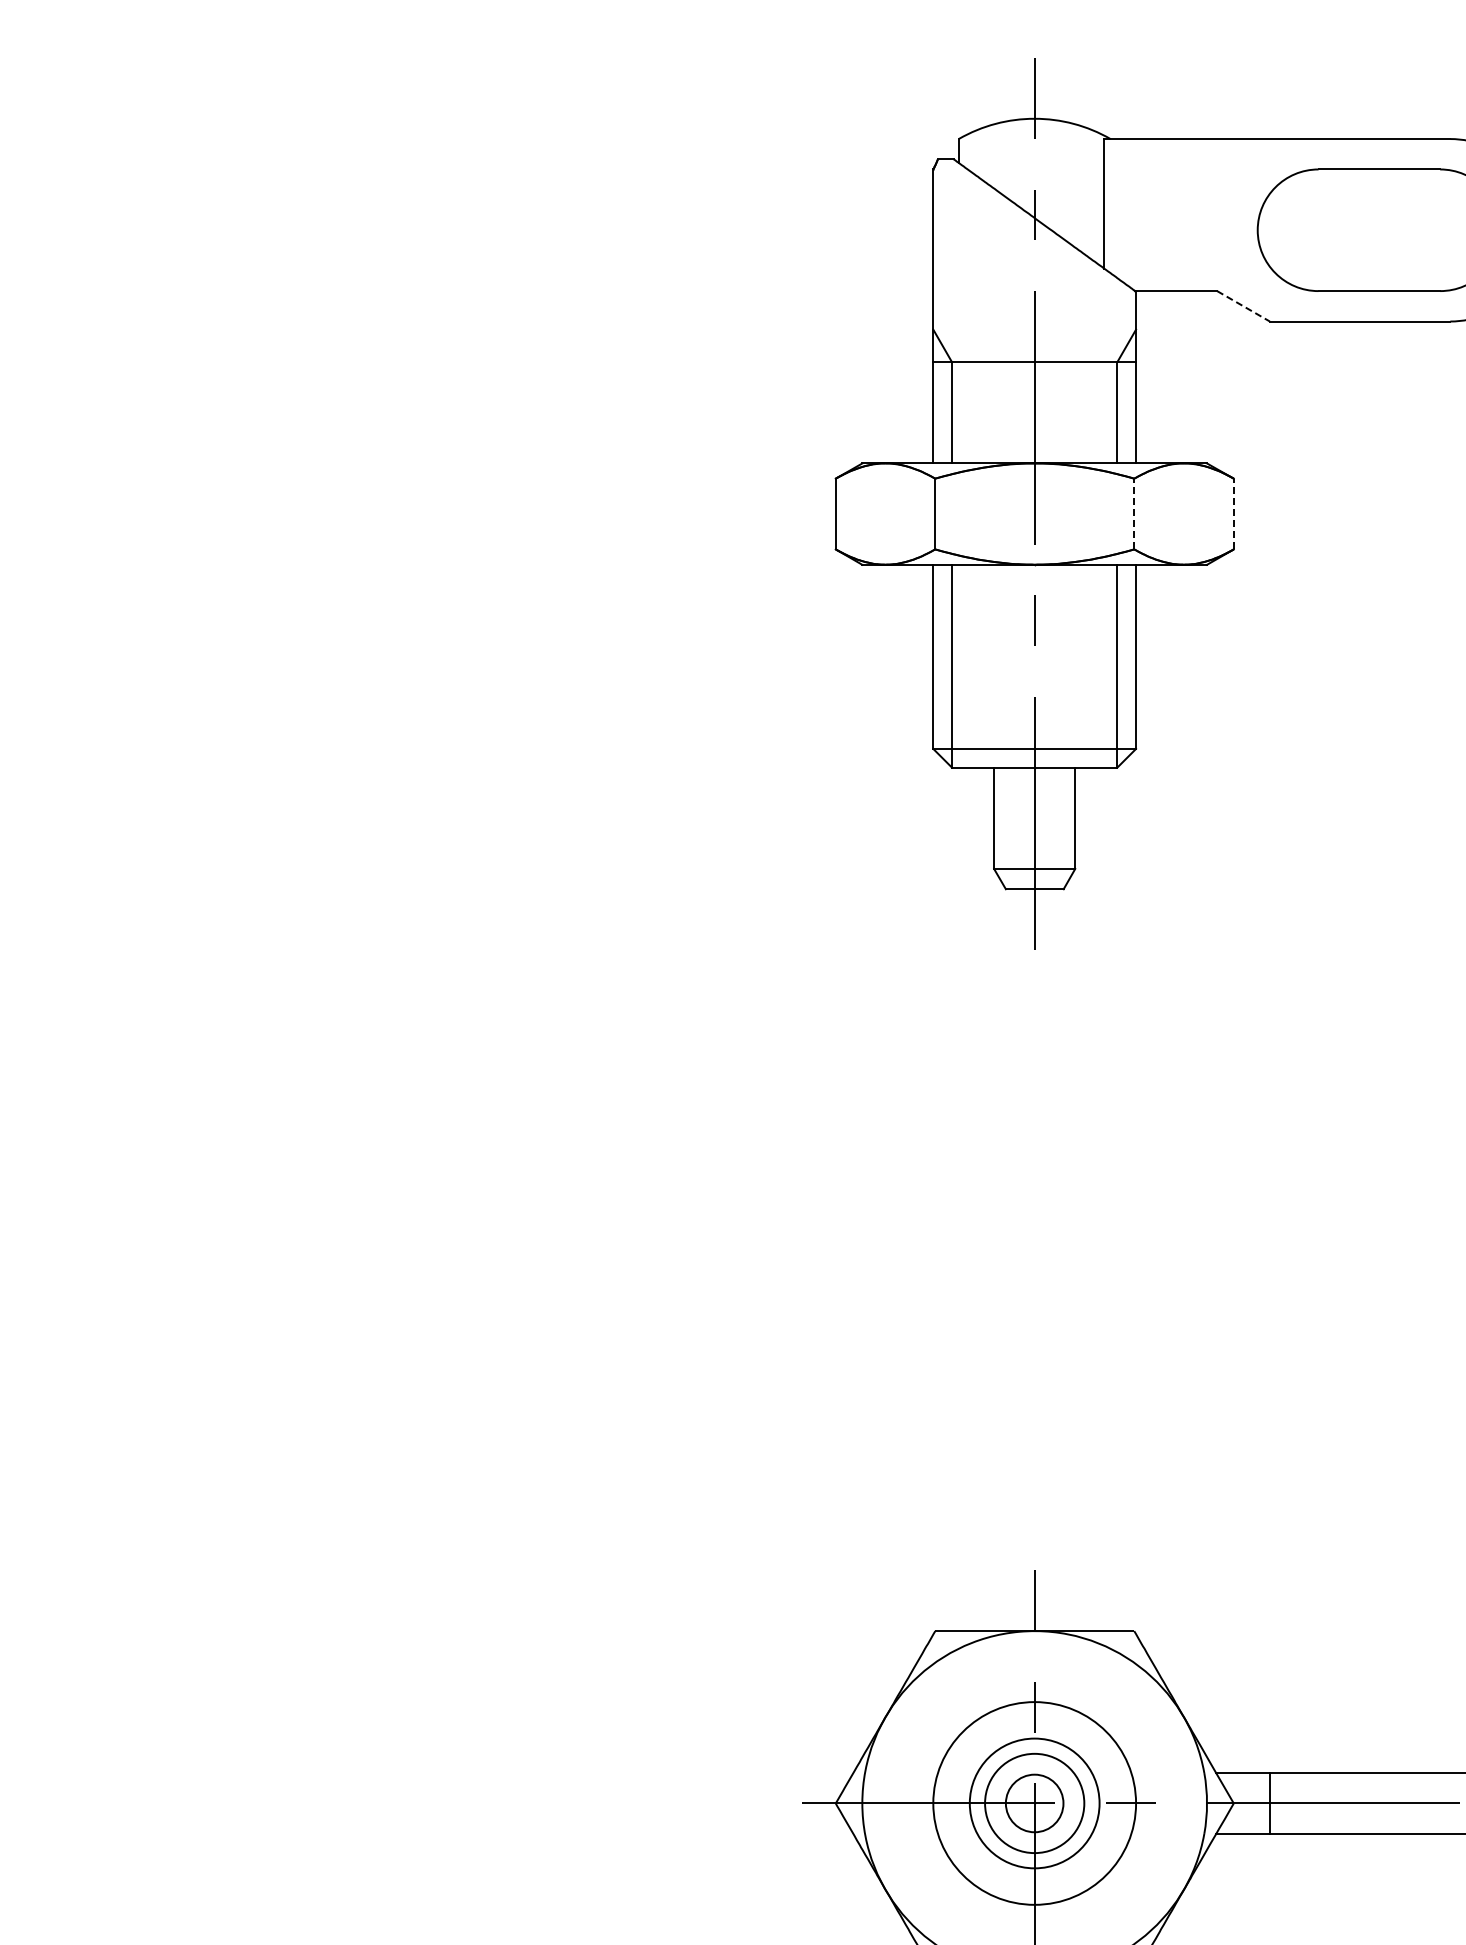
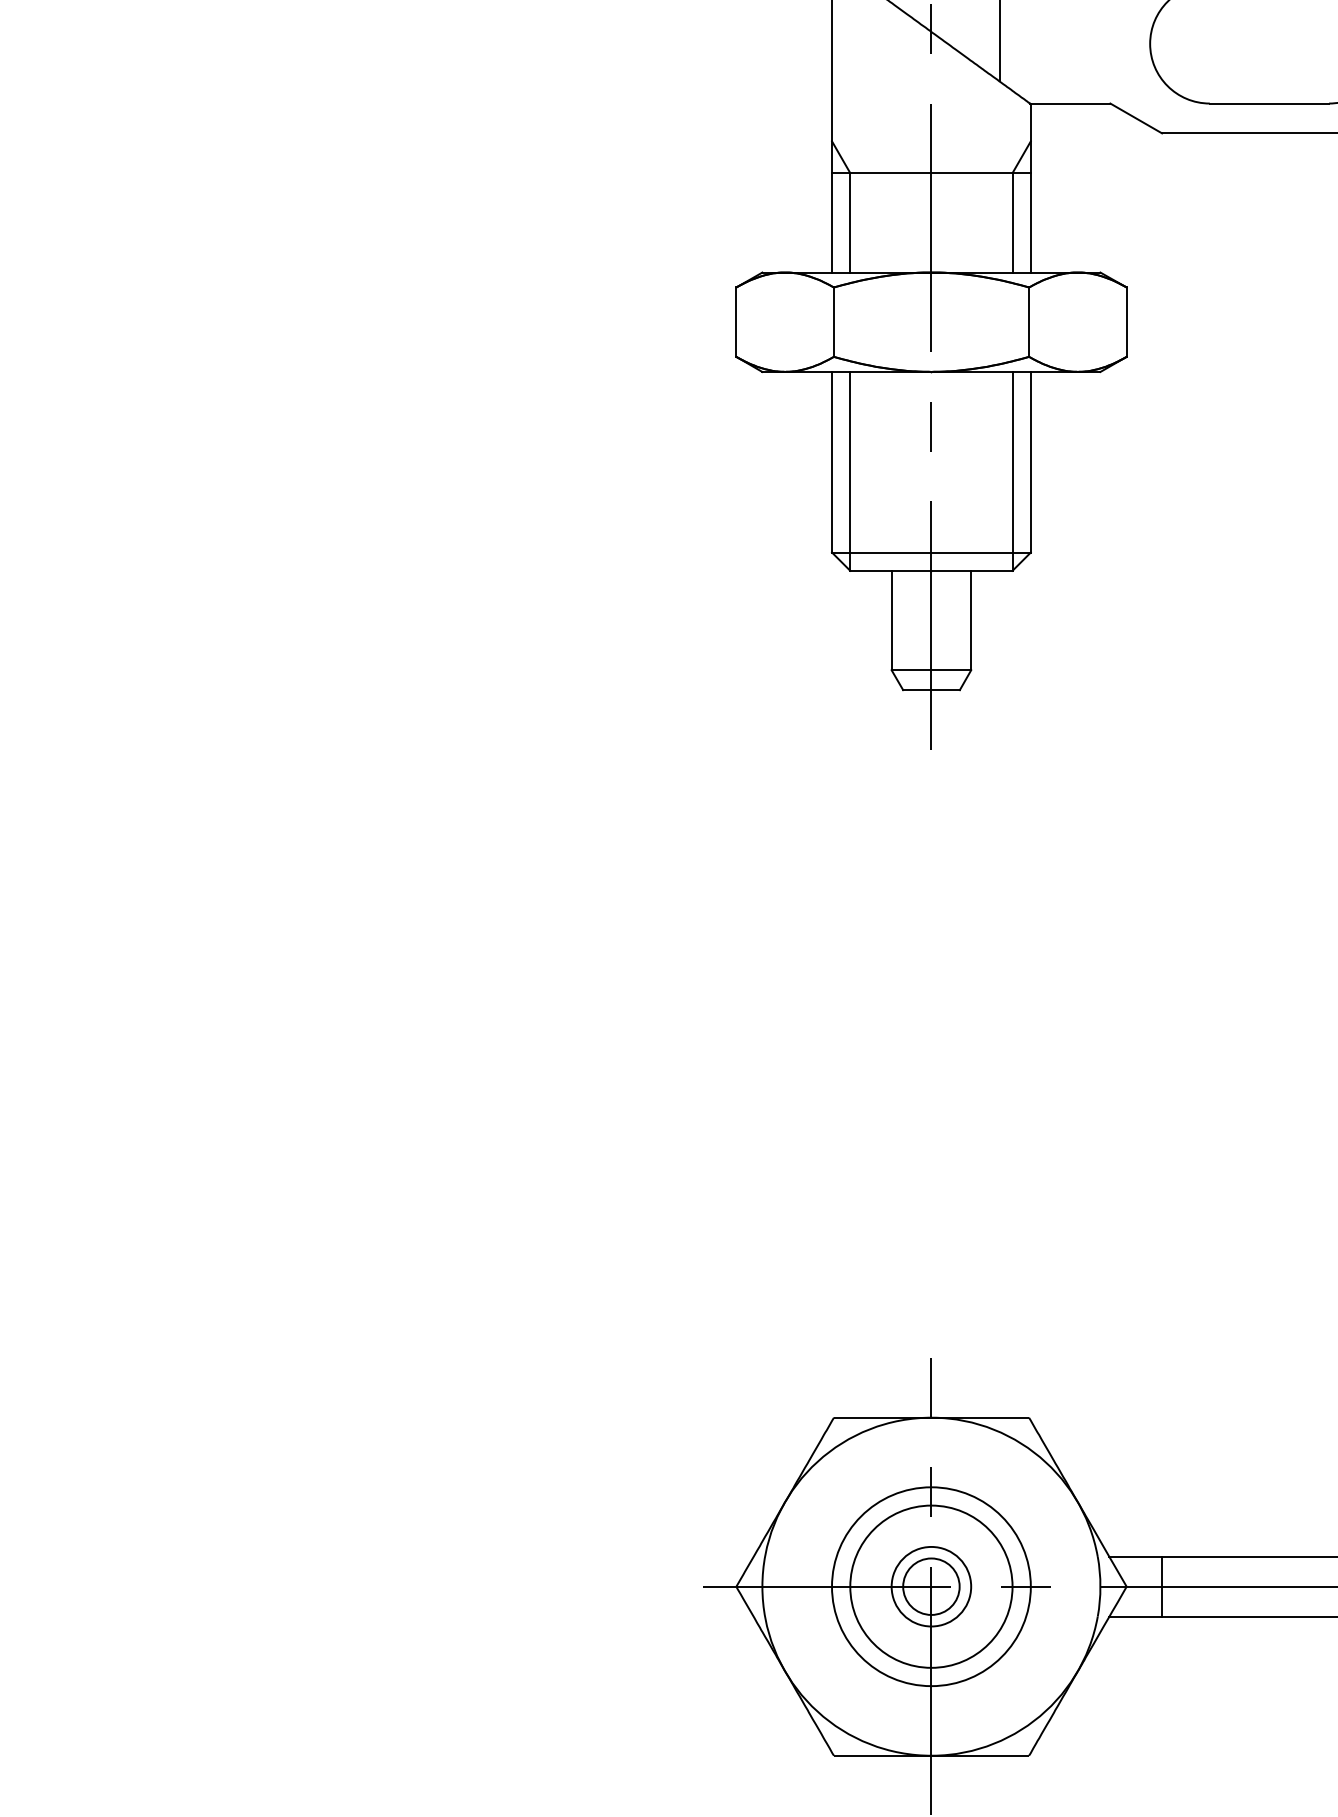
line: (1243, 306) -> (1136, 118), dashed -> solid
line: (1134, 513) -> (1029, 321), dashed -> solid
line: (1233, 513) -> (1126, 321), dashed -> solid
circle: (1034, 1803) -> (931, 1586), size x0.62
circle: (1034, 1803) -> (931, 1586), size x1.67

